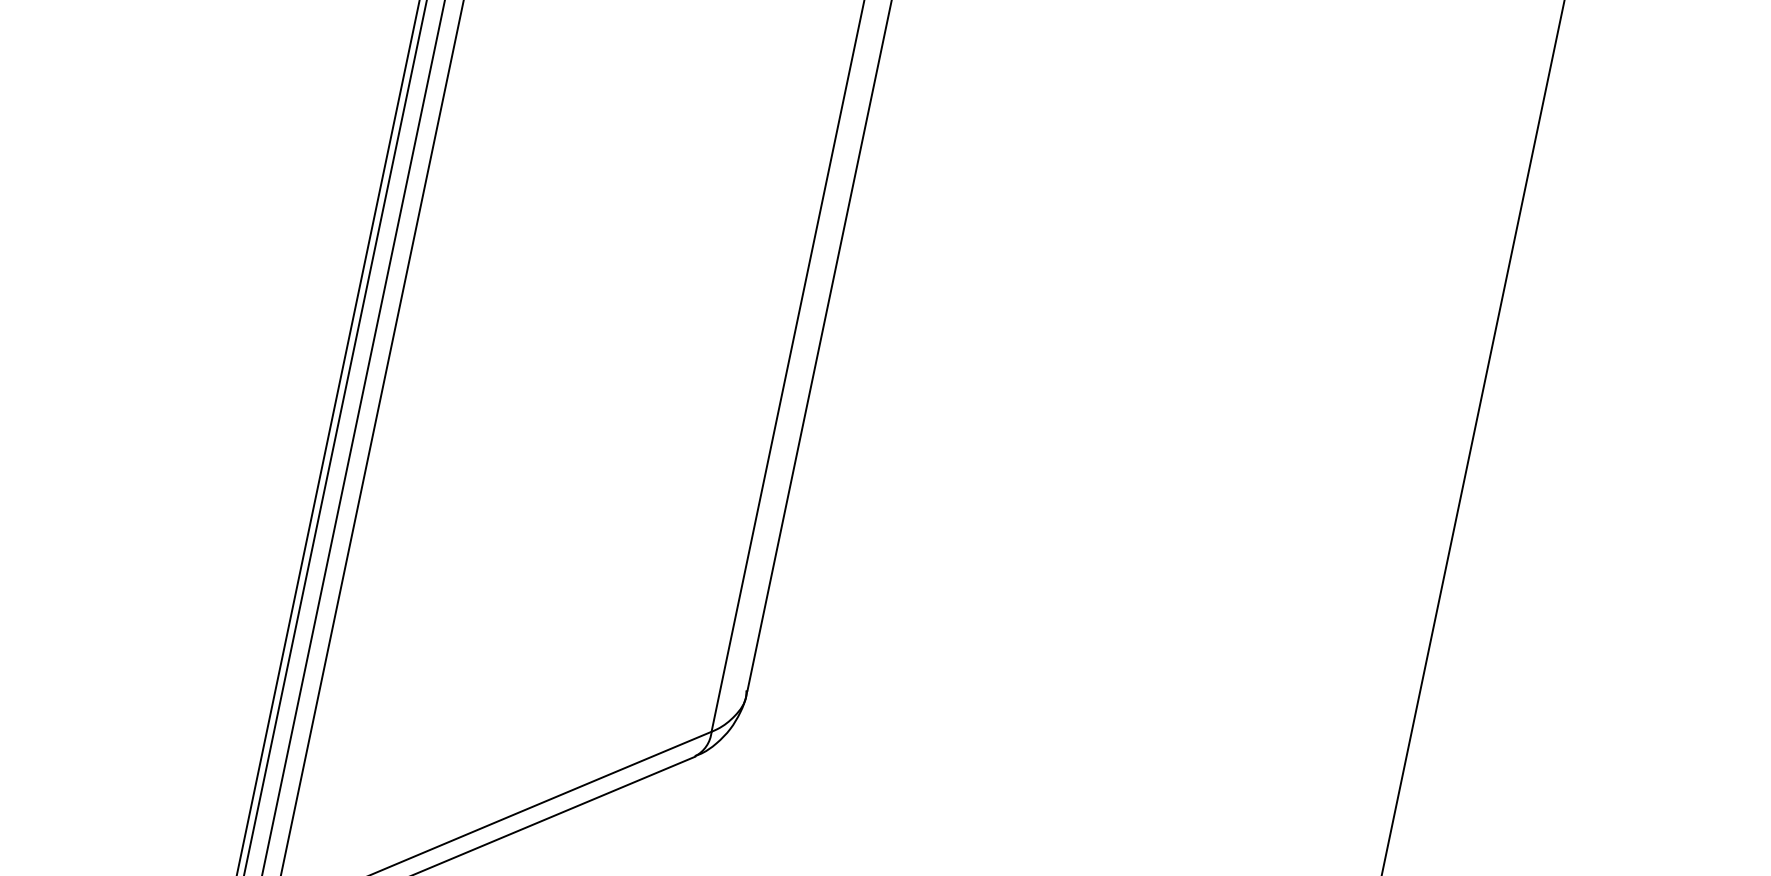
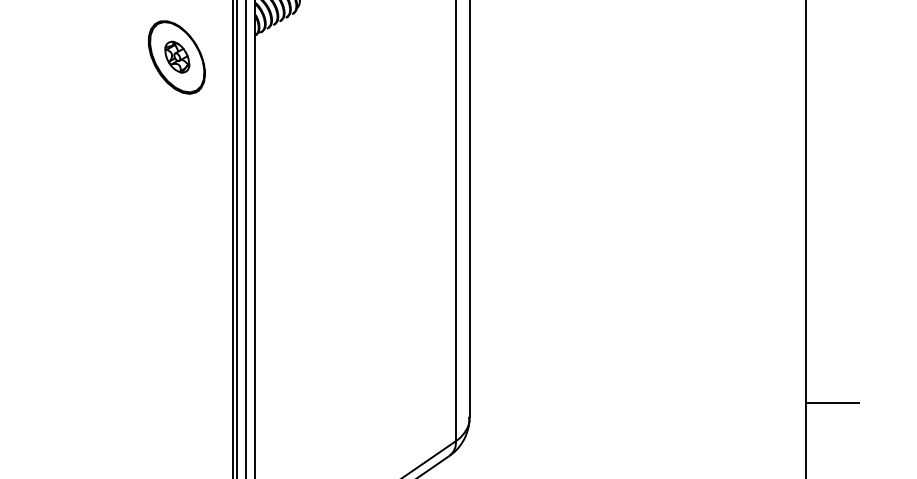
line: (1448, 810) -> (832, 403), added

